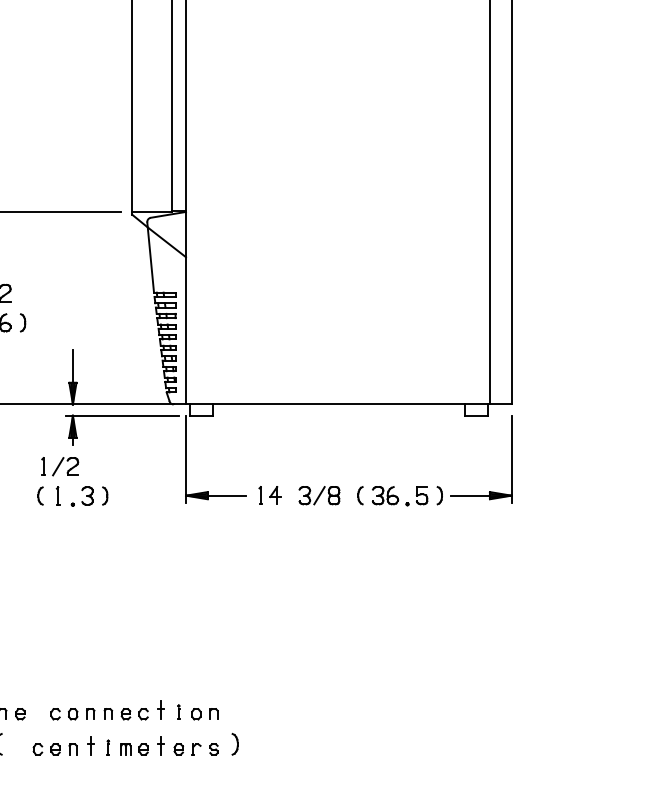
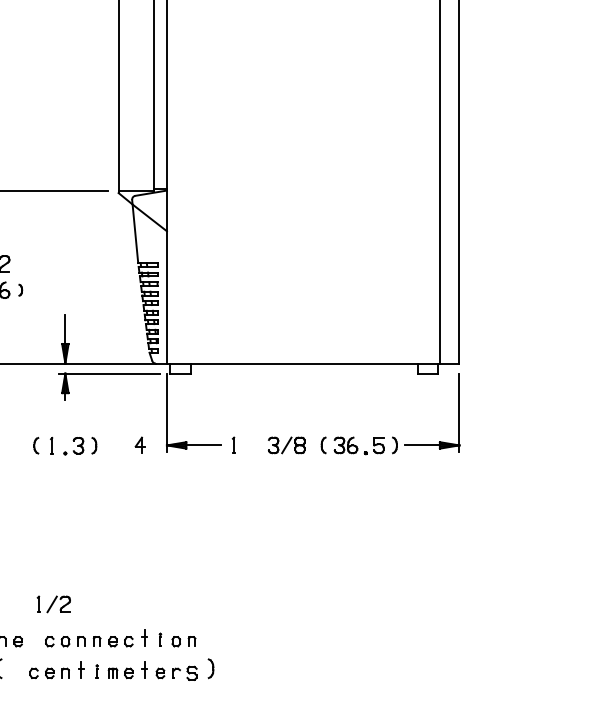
part: (23, 322) -> (20, 289), size x0.7
part: (60, 466) -> (54, 604), moved
part: (275, 495) -> (140, 445), moved
part: (213, 749) -> (191, 673), size x1.4

